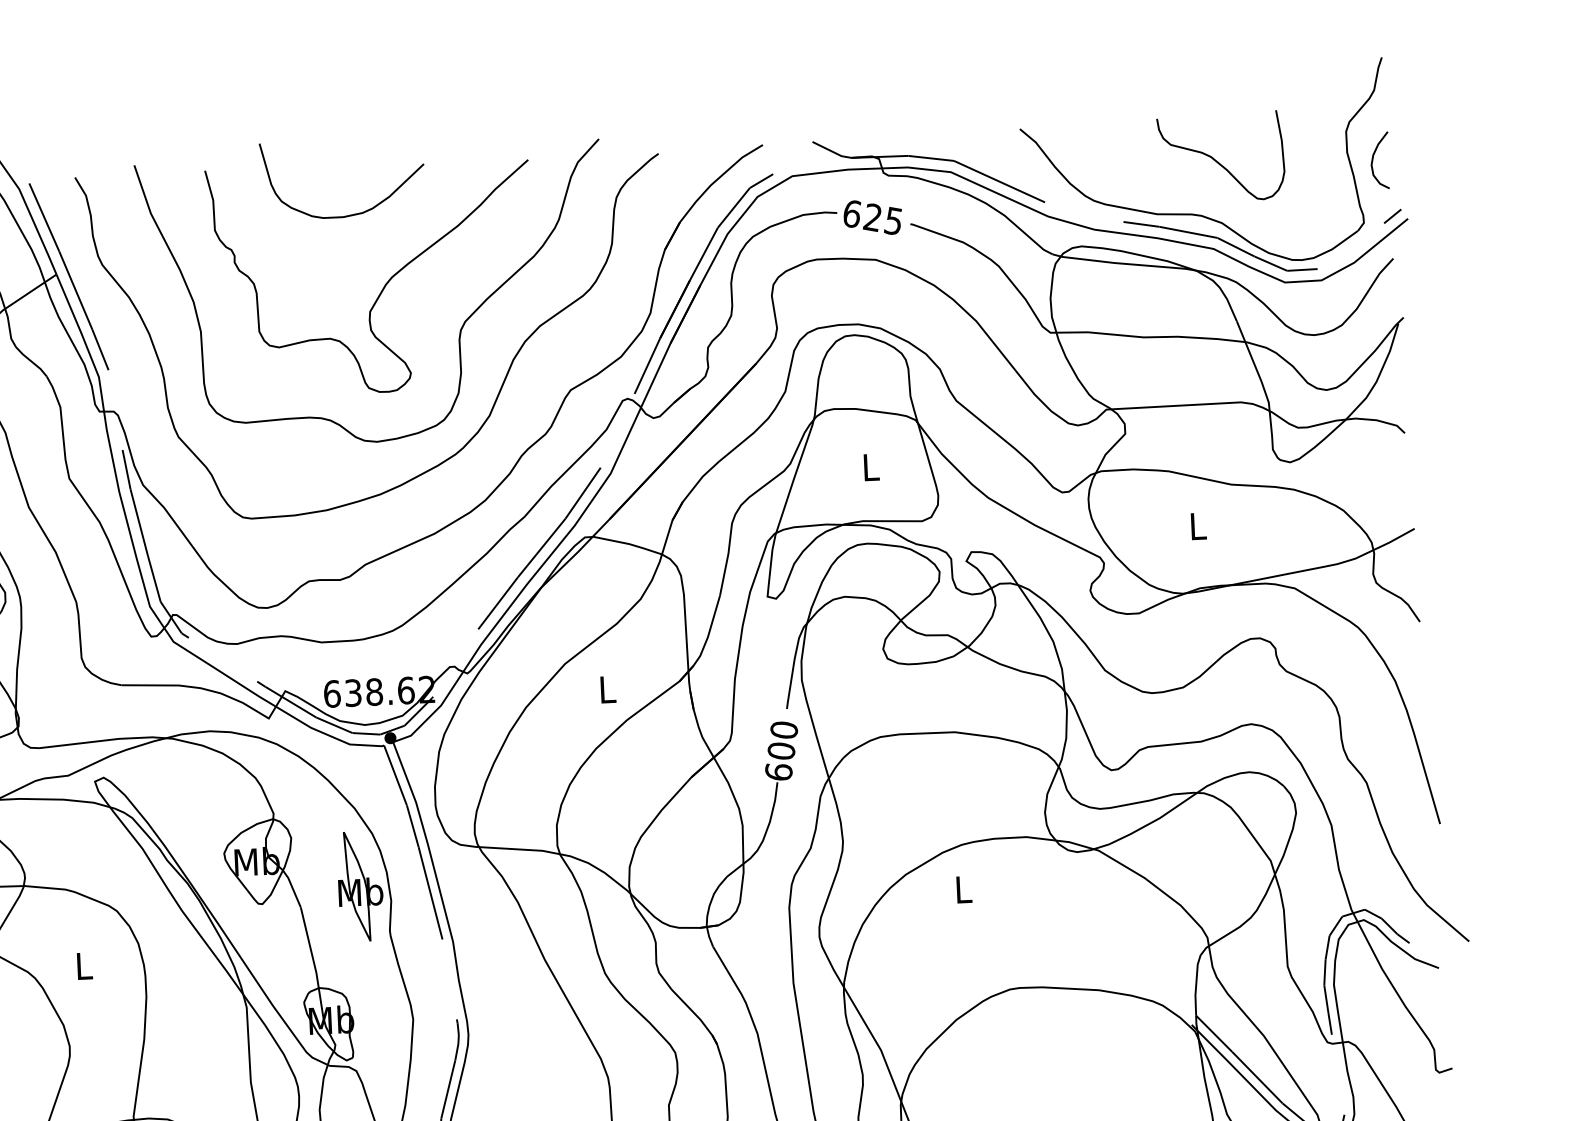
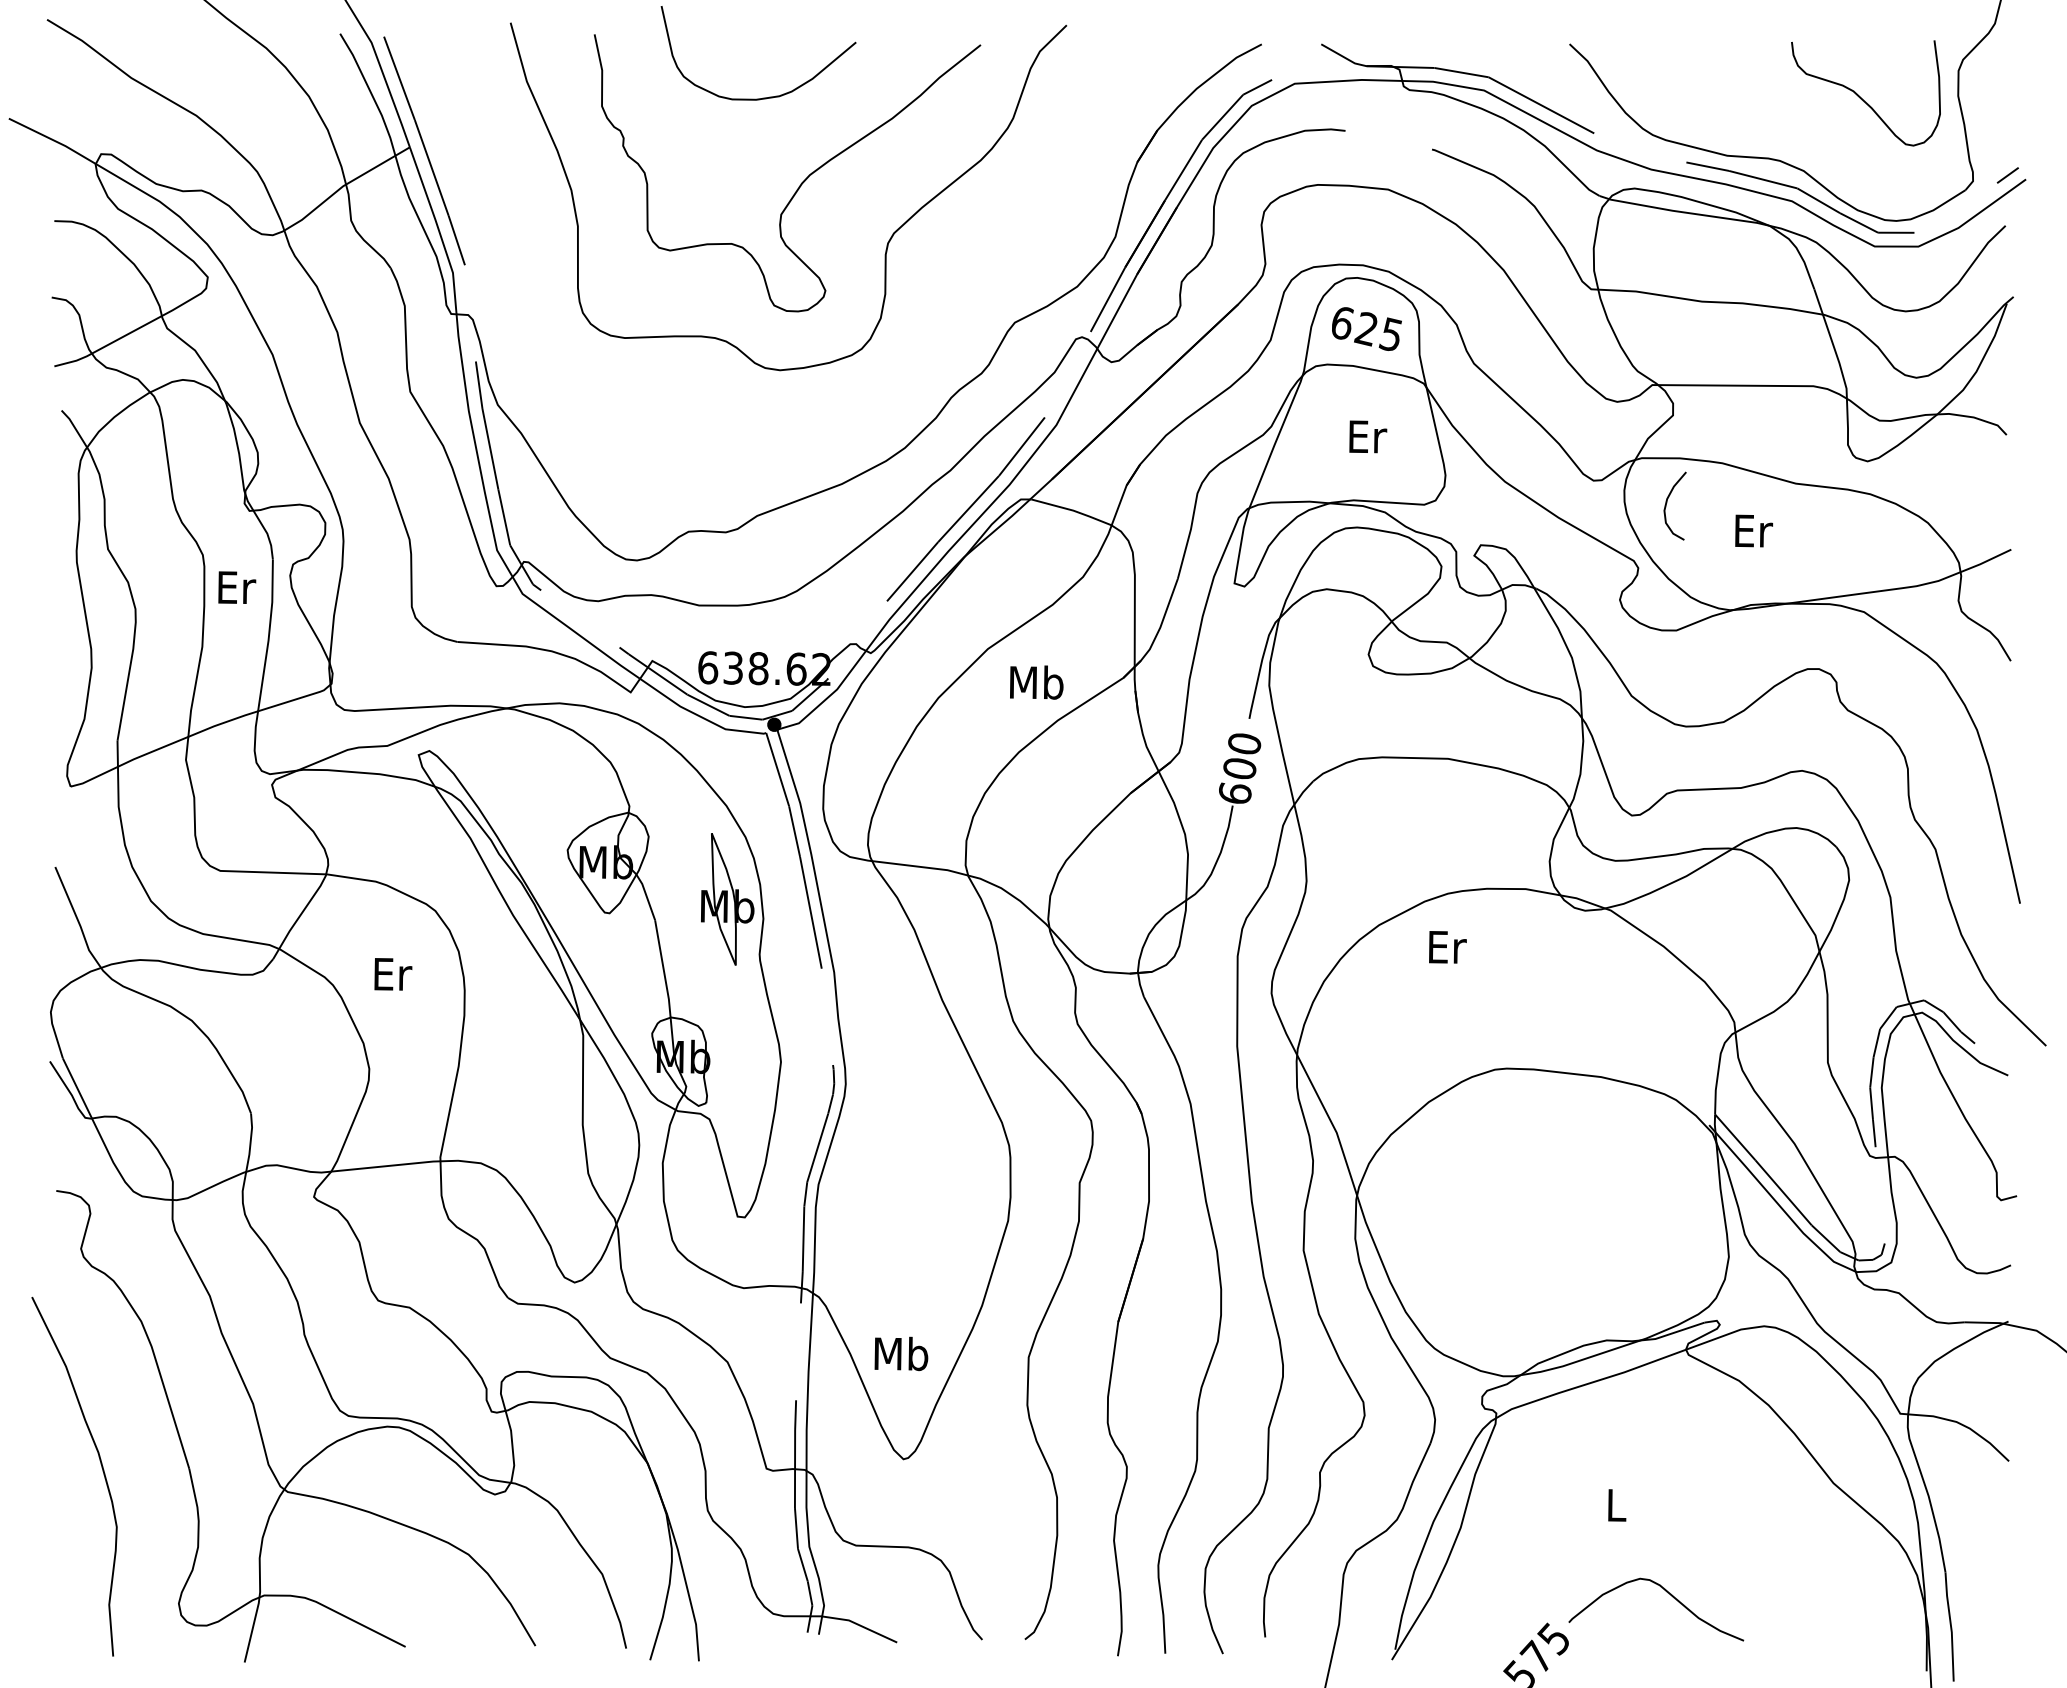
curve: (1373, 158) -> (1667, 503), moved
curve: (1218, 161) -> (1861, 97), moved
text: (872, 217) -> (1366, 328), moved
curve: (500, 387) -> (931, 314), removed
text: (871, 467) -> (1368, 436), L -> Er
text: (1199, 525) -> (1754, 530), L -> Er
text: (607, 689) -> (1036, 682), L -> Mb
text: (964, 889) -> (1447, 947), L -> Er
text: (85, 966) -> (393, 974), L -> Er

